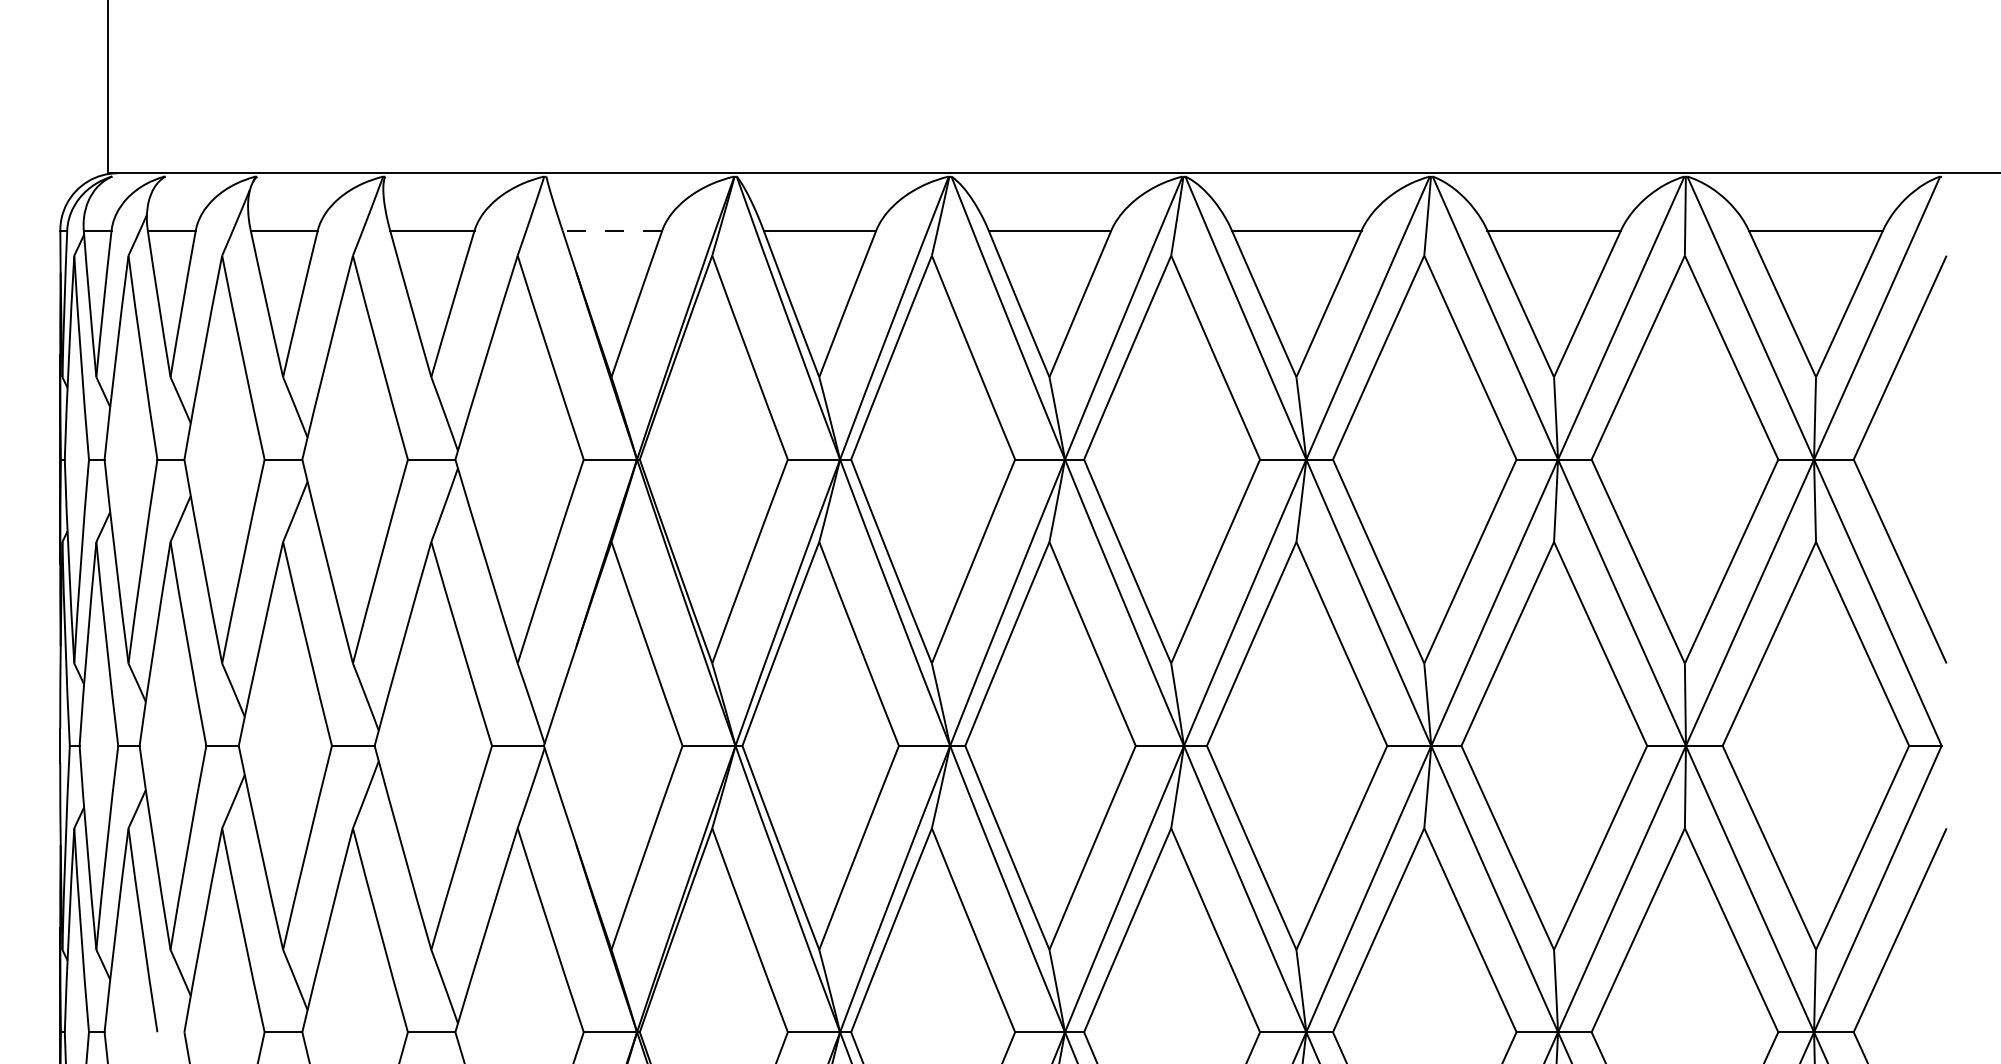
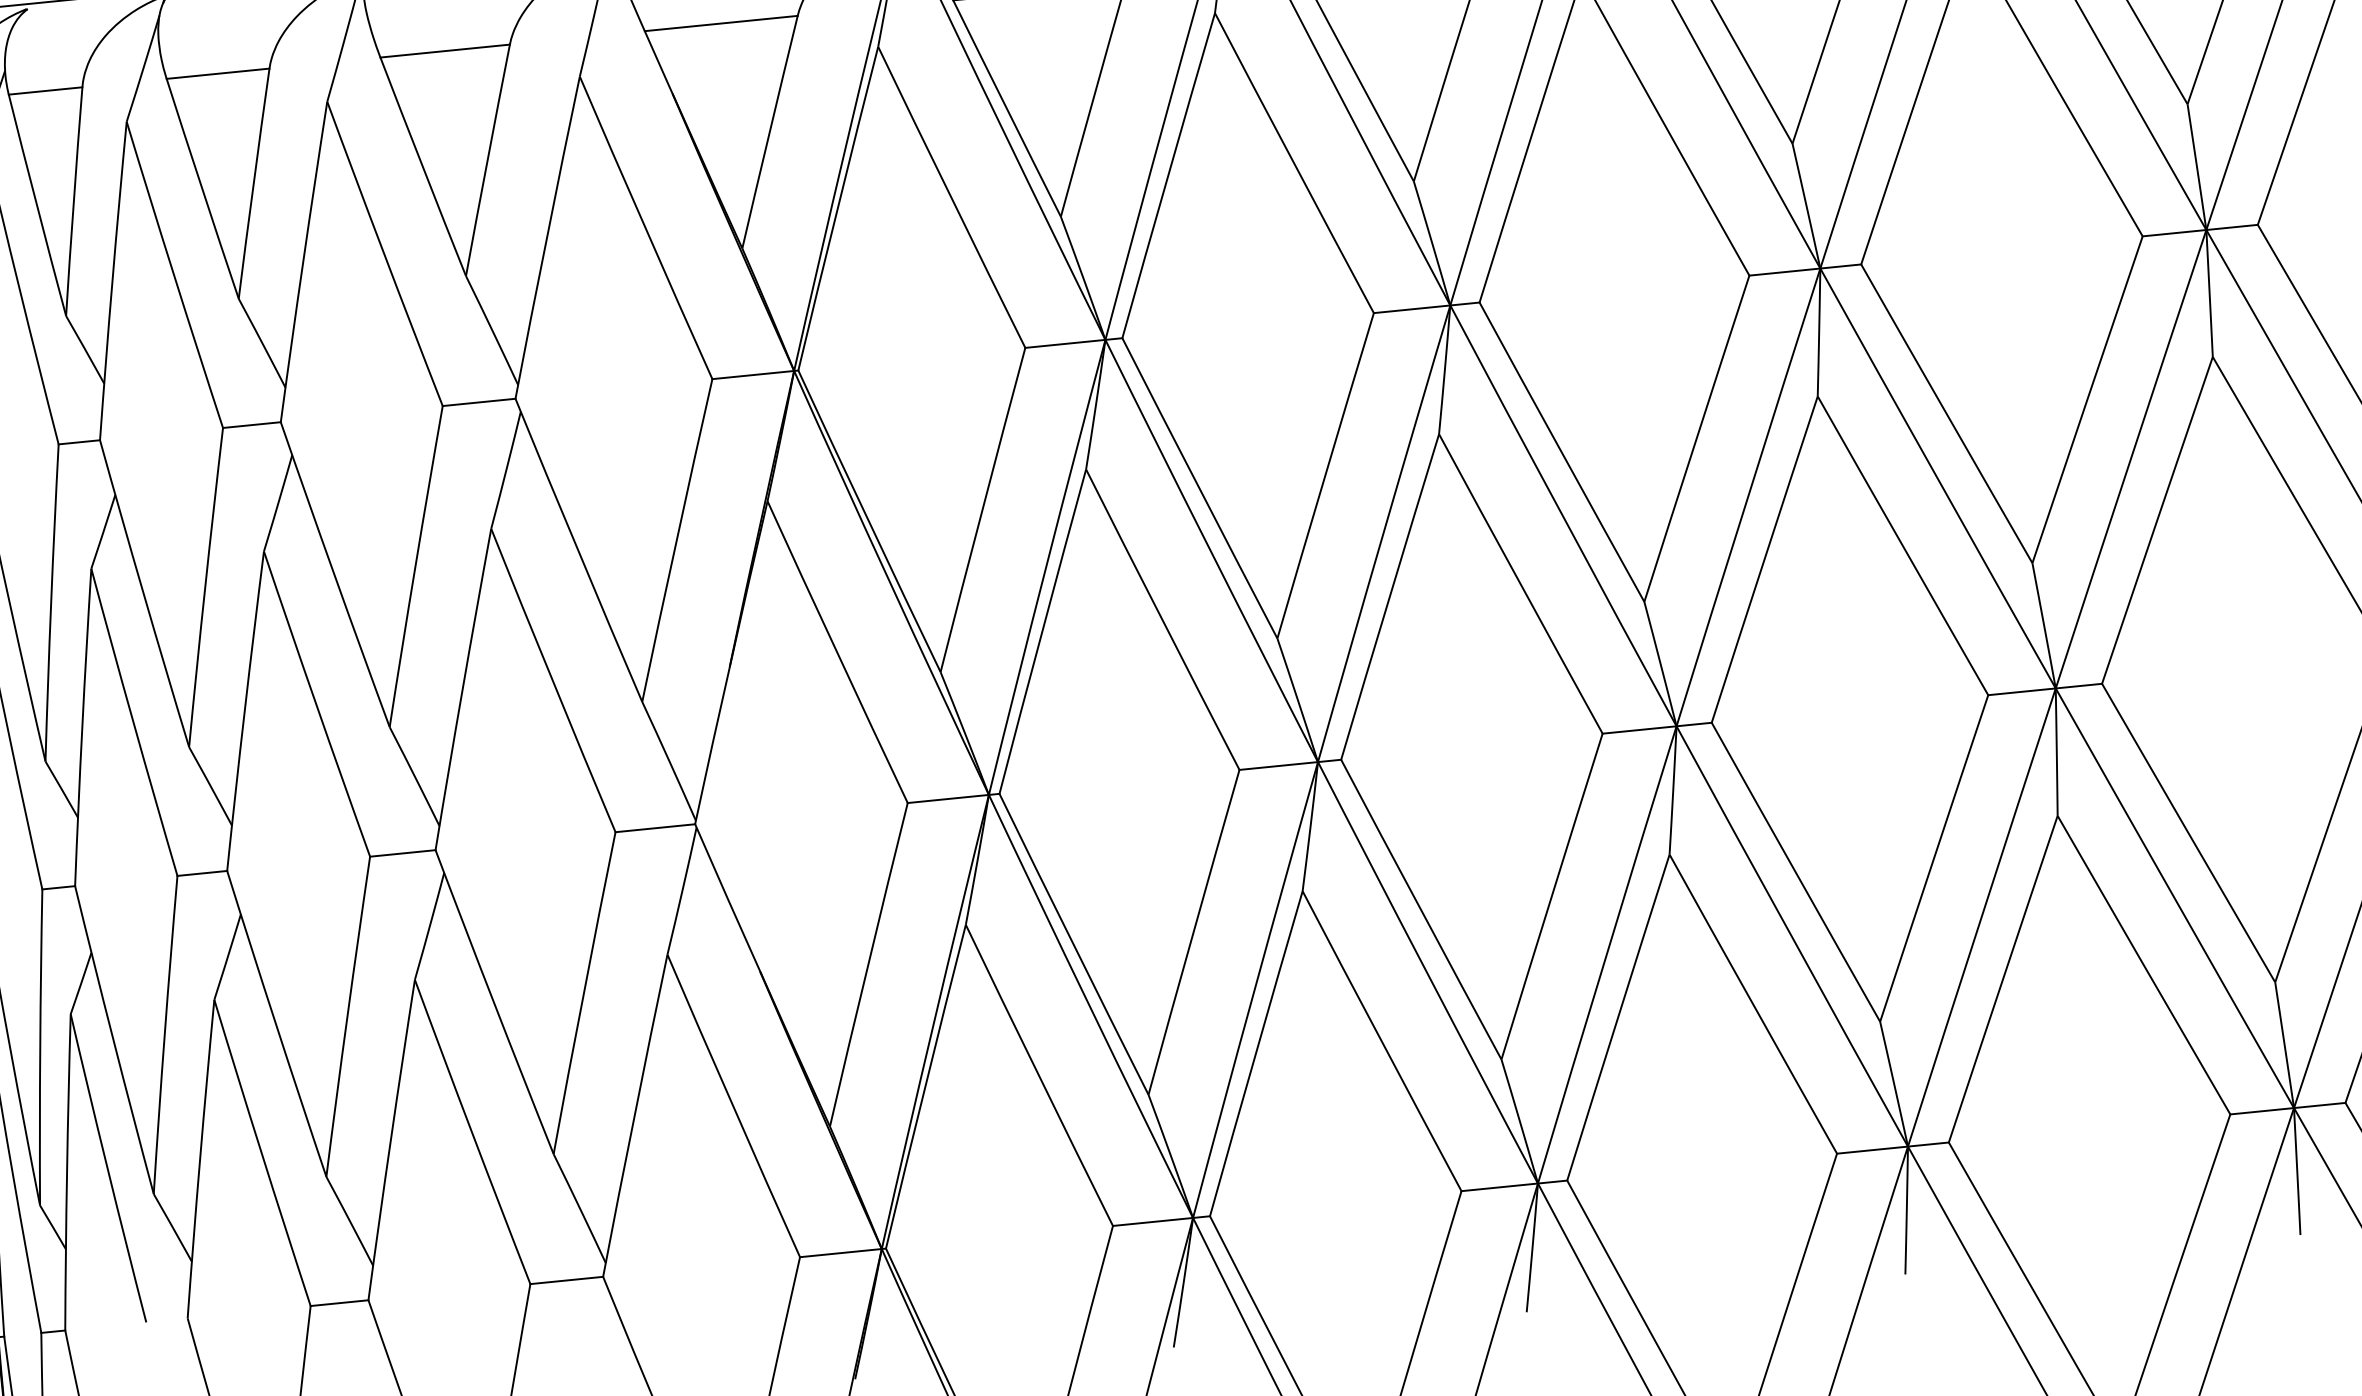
line: (612, 230) -> (721, 23), dashed -> solid

